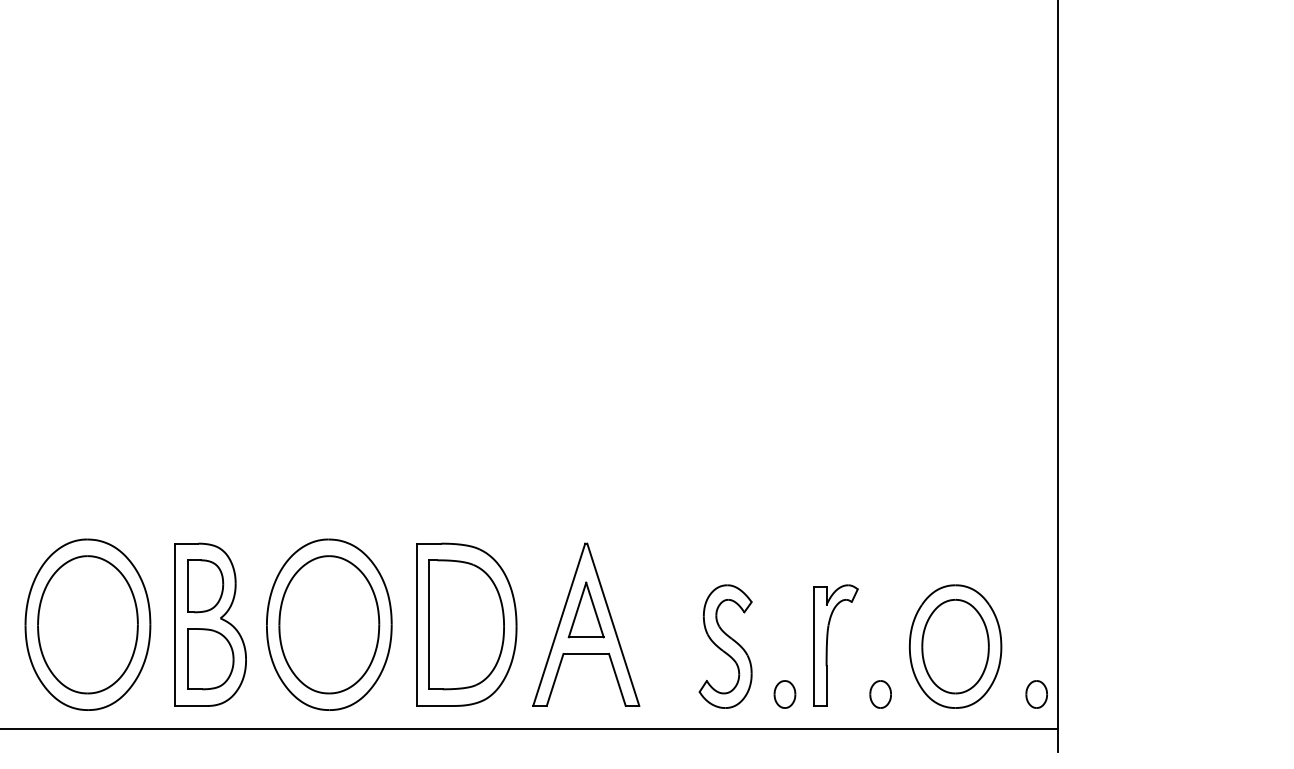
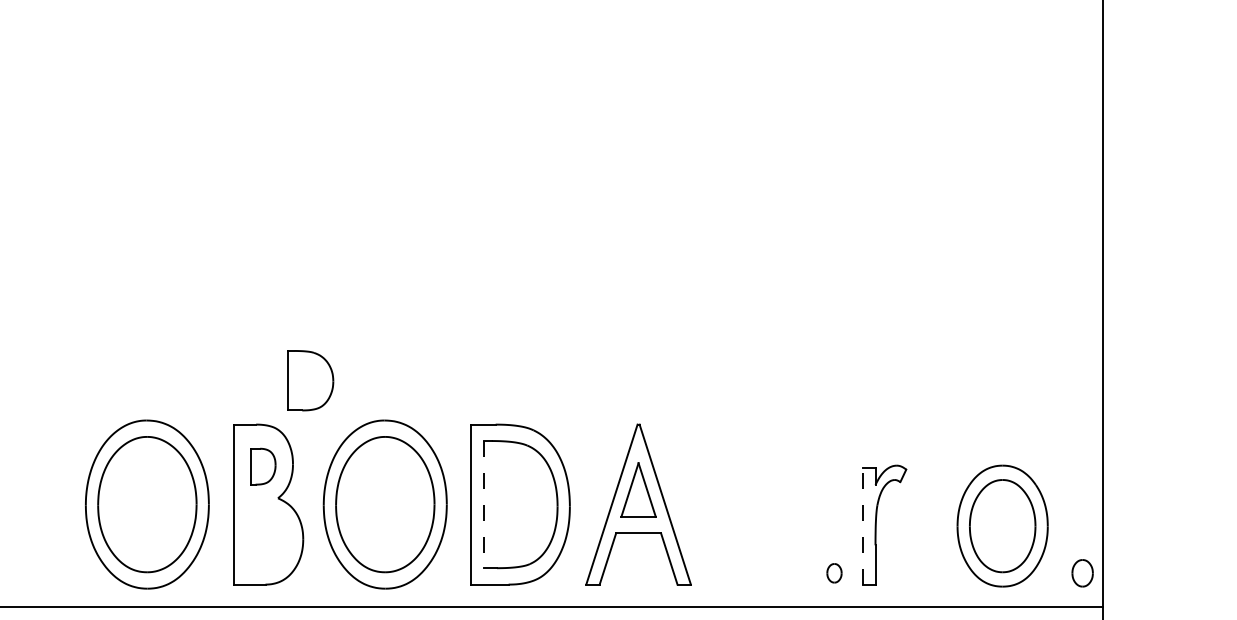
part: (205, 586) -> (263, 466), size x0.7
line: (429, 624) -> (484, 504), solid -> dashed
part: (725, 646) -> (775, 525), removed
line: (814, 646) -> (863, 525), solid -> dashed
part: (210, 659) -> (310, 381), moved
part: (784, 694) -> (834, 573), size x0.7
part: (880, 694) -> (928, 573), removed

